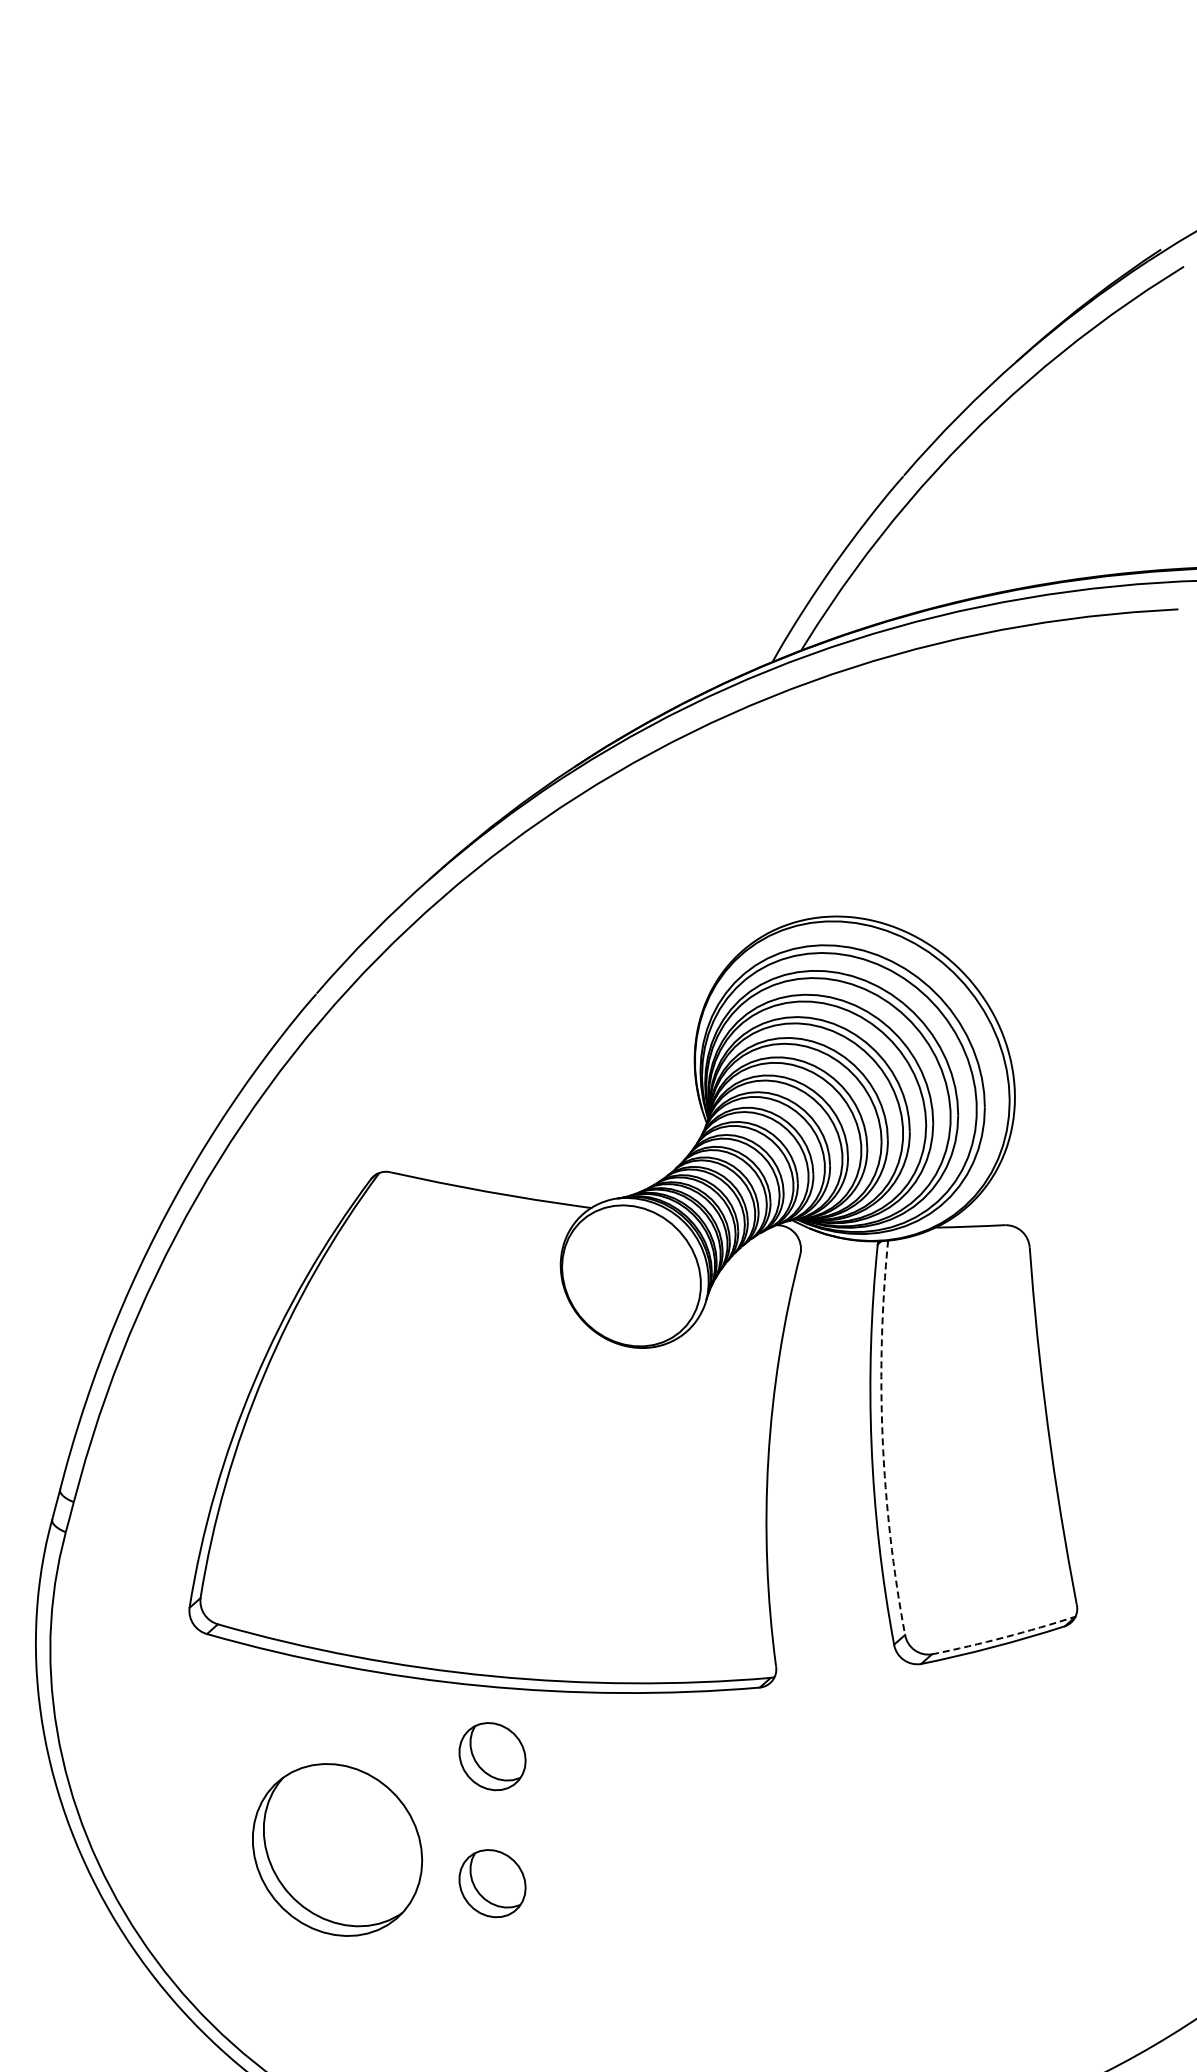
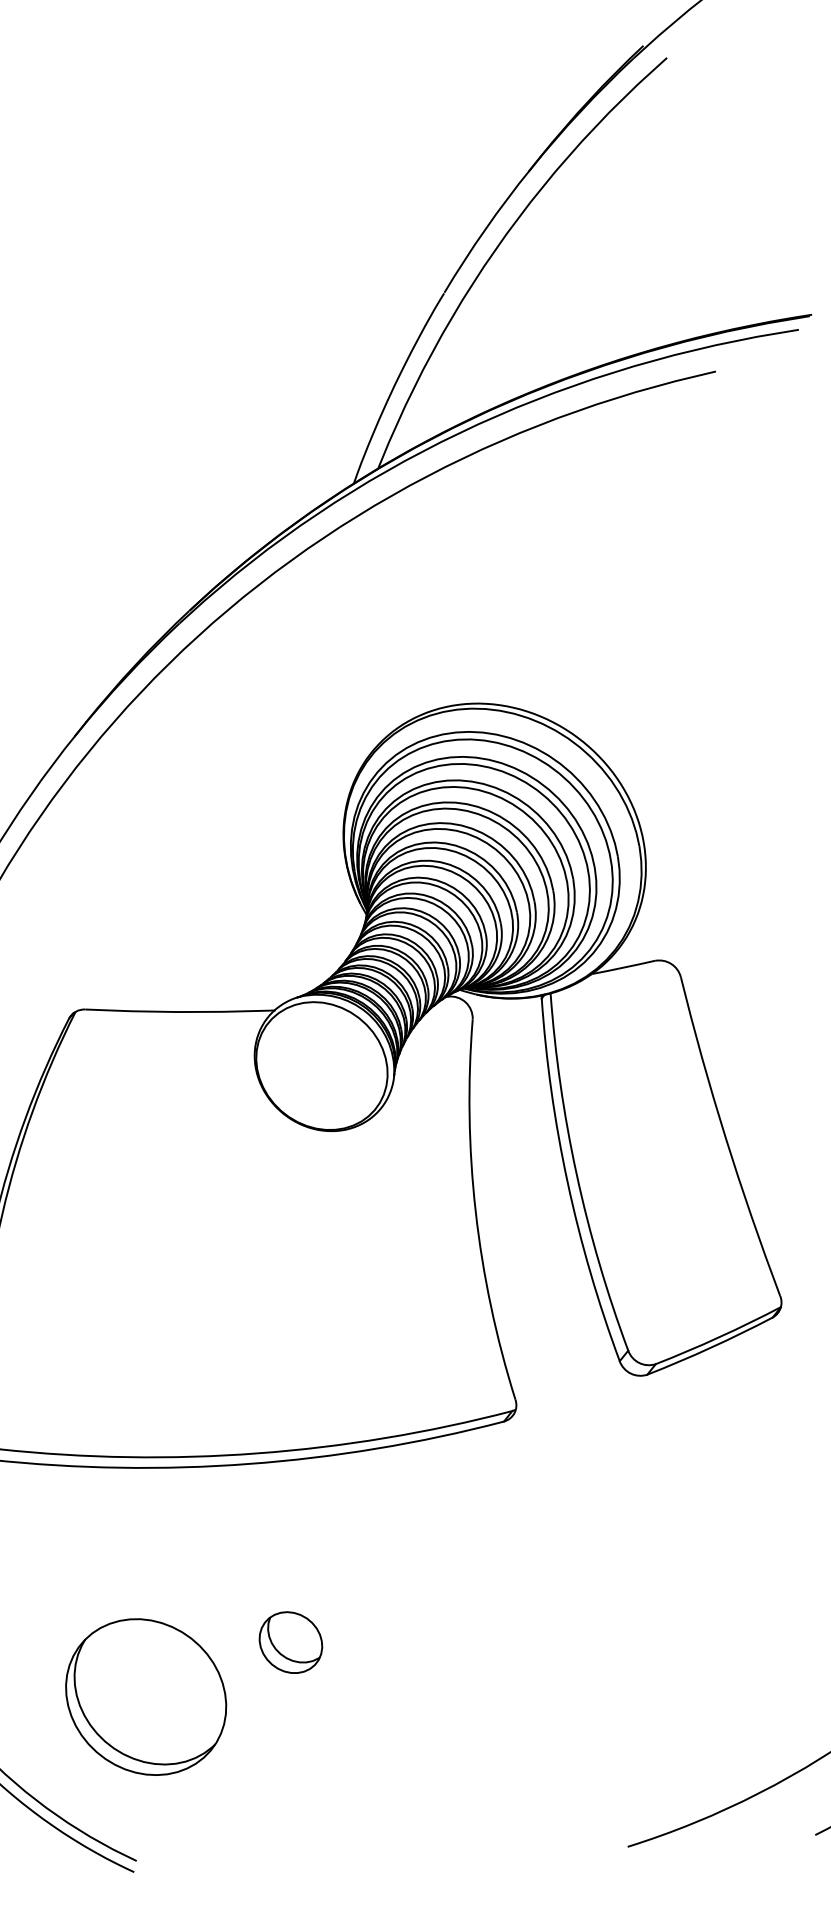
arc: (882, 1438) -> (576, 1174), dashed -> solid
arc: (1004, 1637) -> (719, 1337), dashed -> solid
part: (492, 1756) -> (270, 1526), removed
part: (337, 1849) -> (146, 1696), moved

